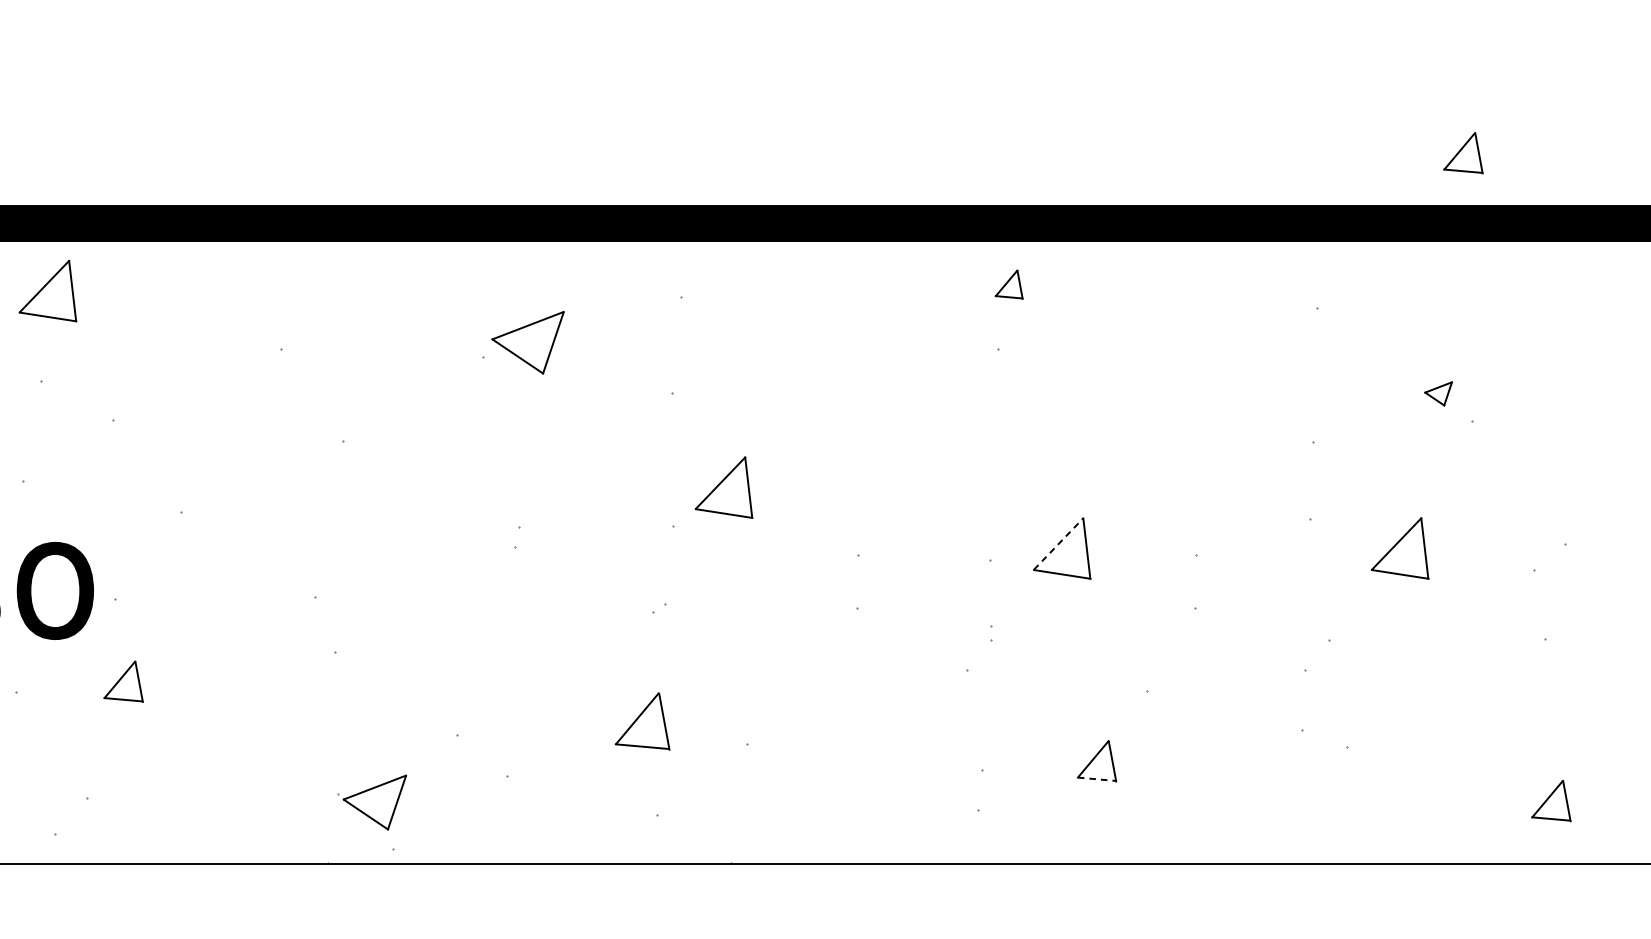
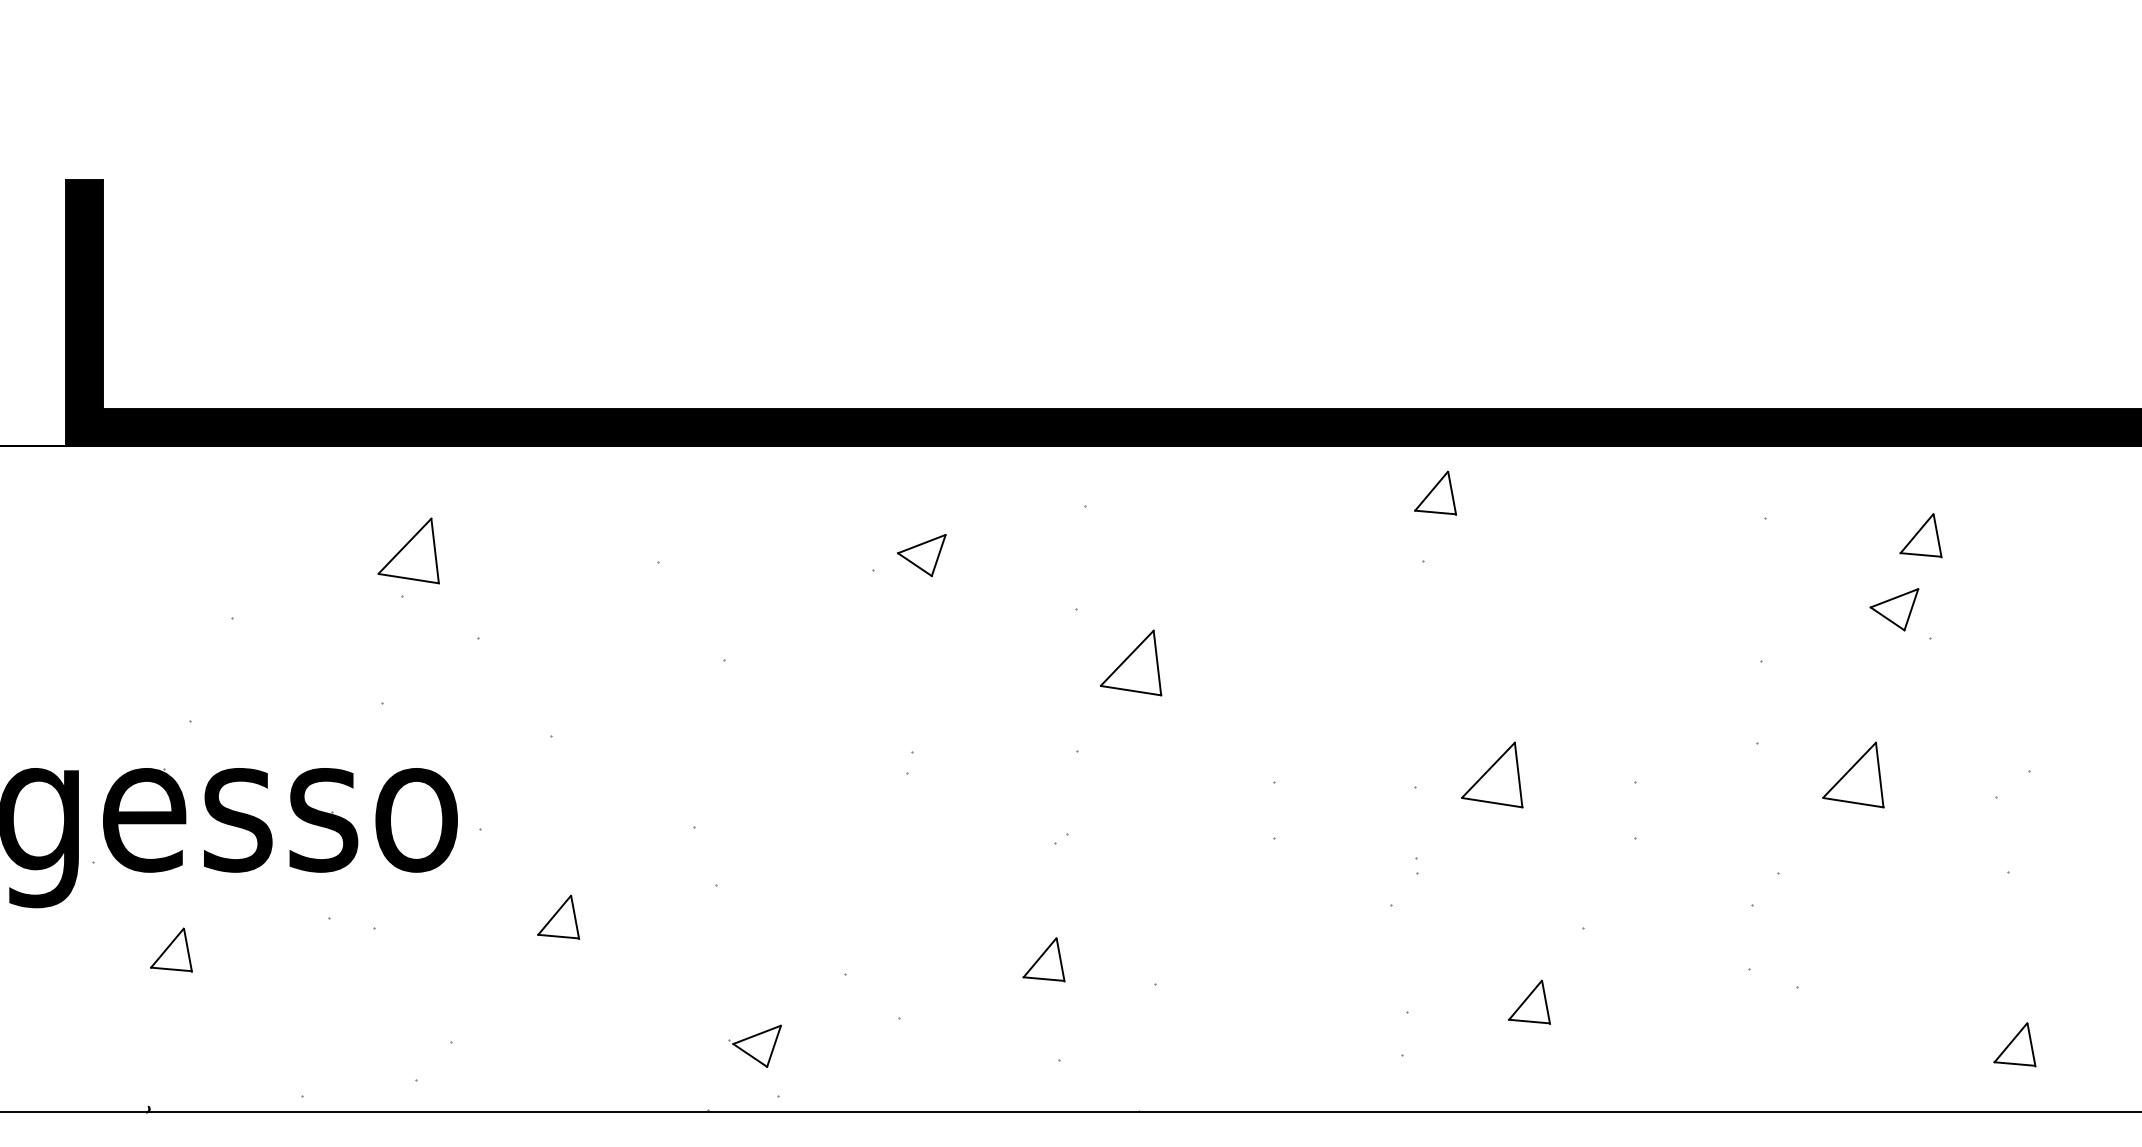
part: (1462, 153) -> (1920, 535), moved
part: (1009, 284) -> (1435, 492), size x1.43
part: (47, 290) -> (408, 550), moved
part: (527, 343) -> (921, 555), size x0.62
part: (1438, 393) -> (1894, 609), size x1.67
part: (723, 487) -> (1130, 662), moved
line: (1058, 543) -> (1488, 769), dashed -> solid
part: (123, 680) -> (558, 916), moved
part: (642, 721) -> (1043, 959), size x0.71
line: (1096, 779) -> (1529, 1021), dashed -> solid
part: (371, 801) -> (754, 1045), size x0.71

